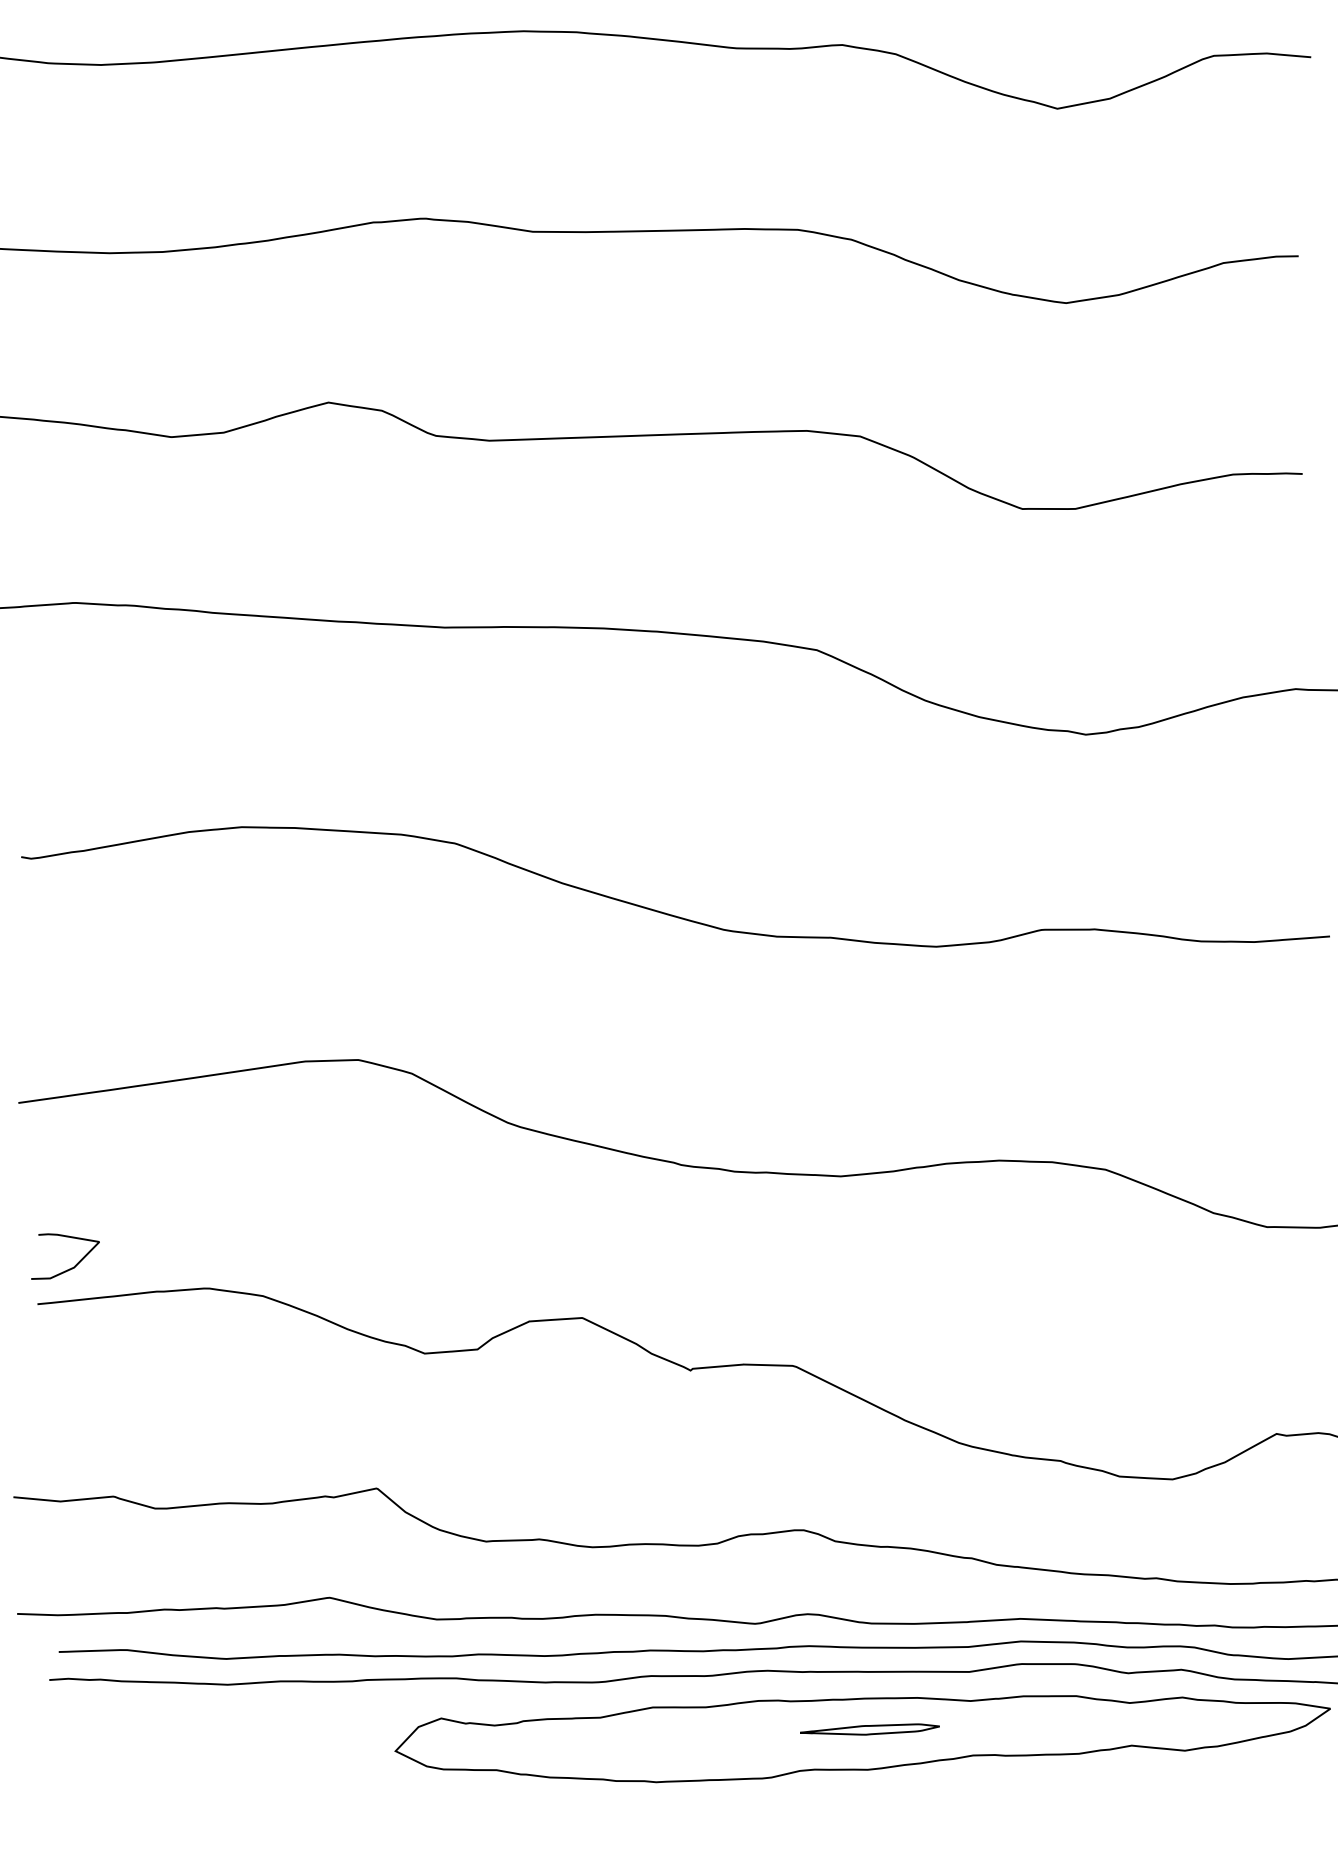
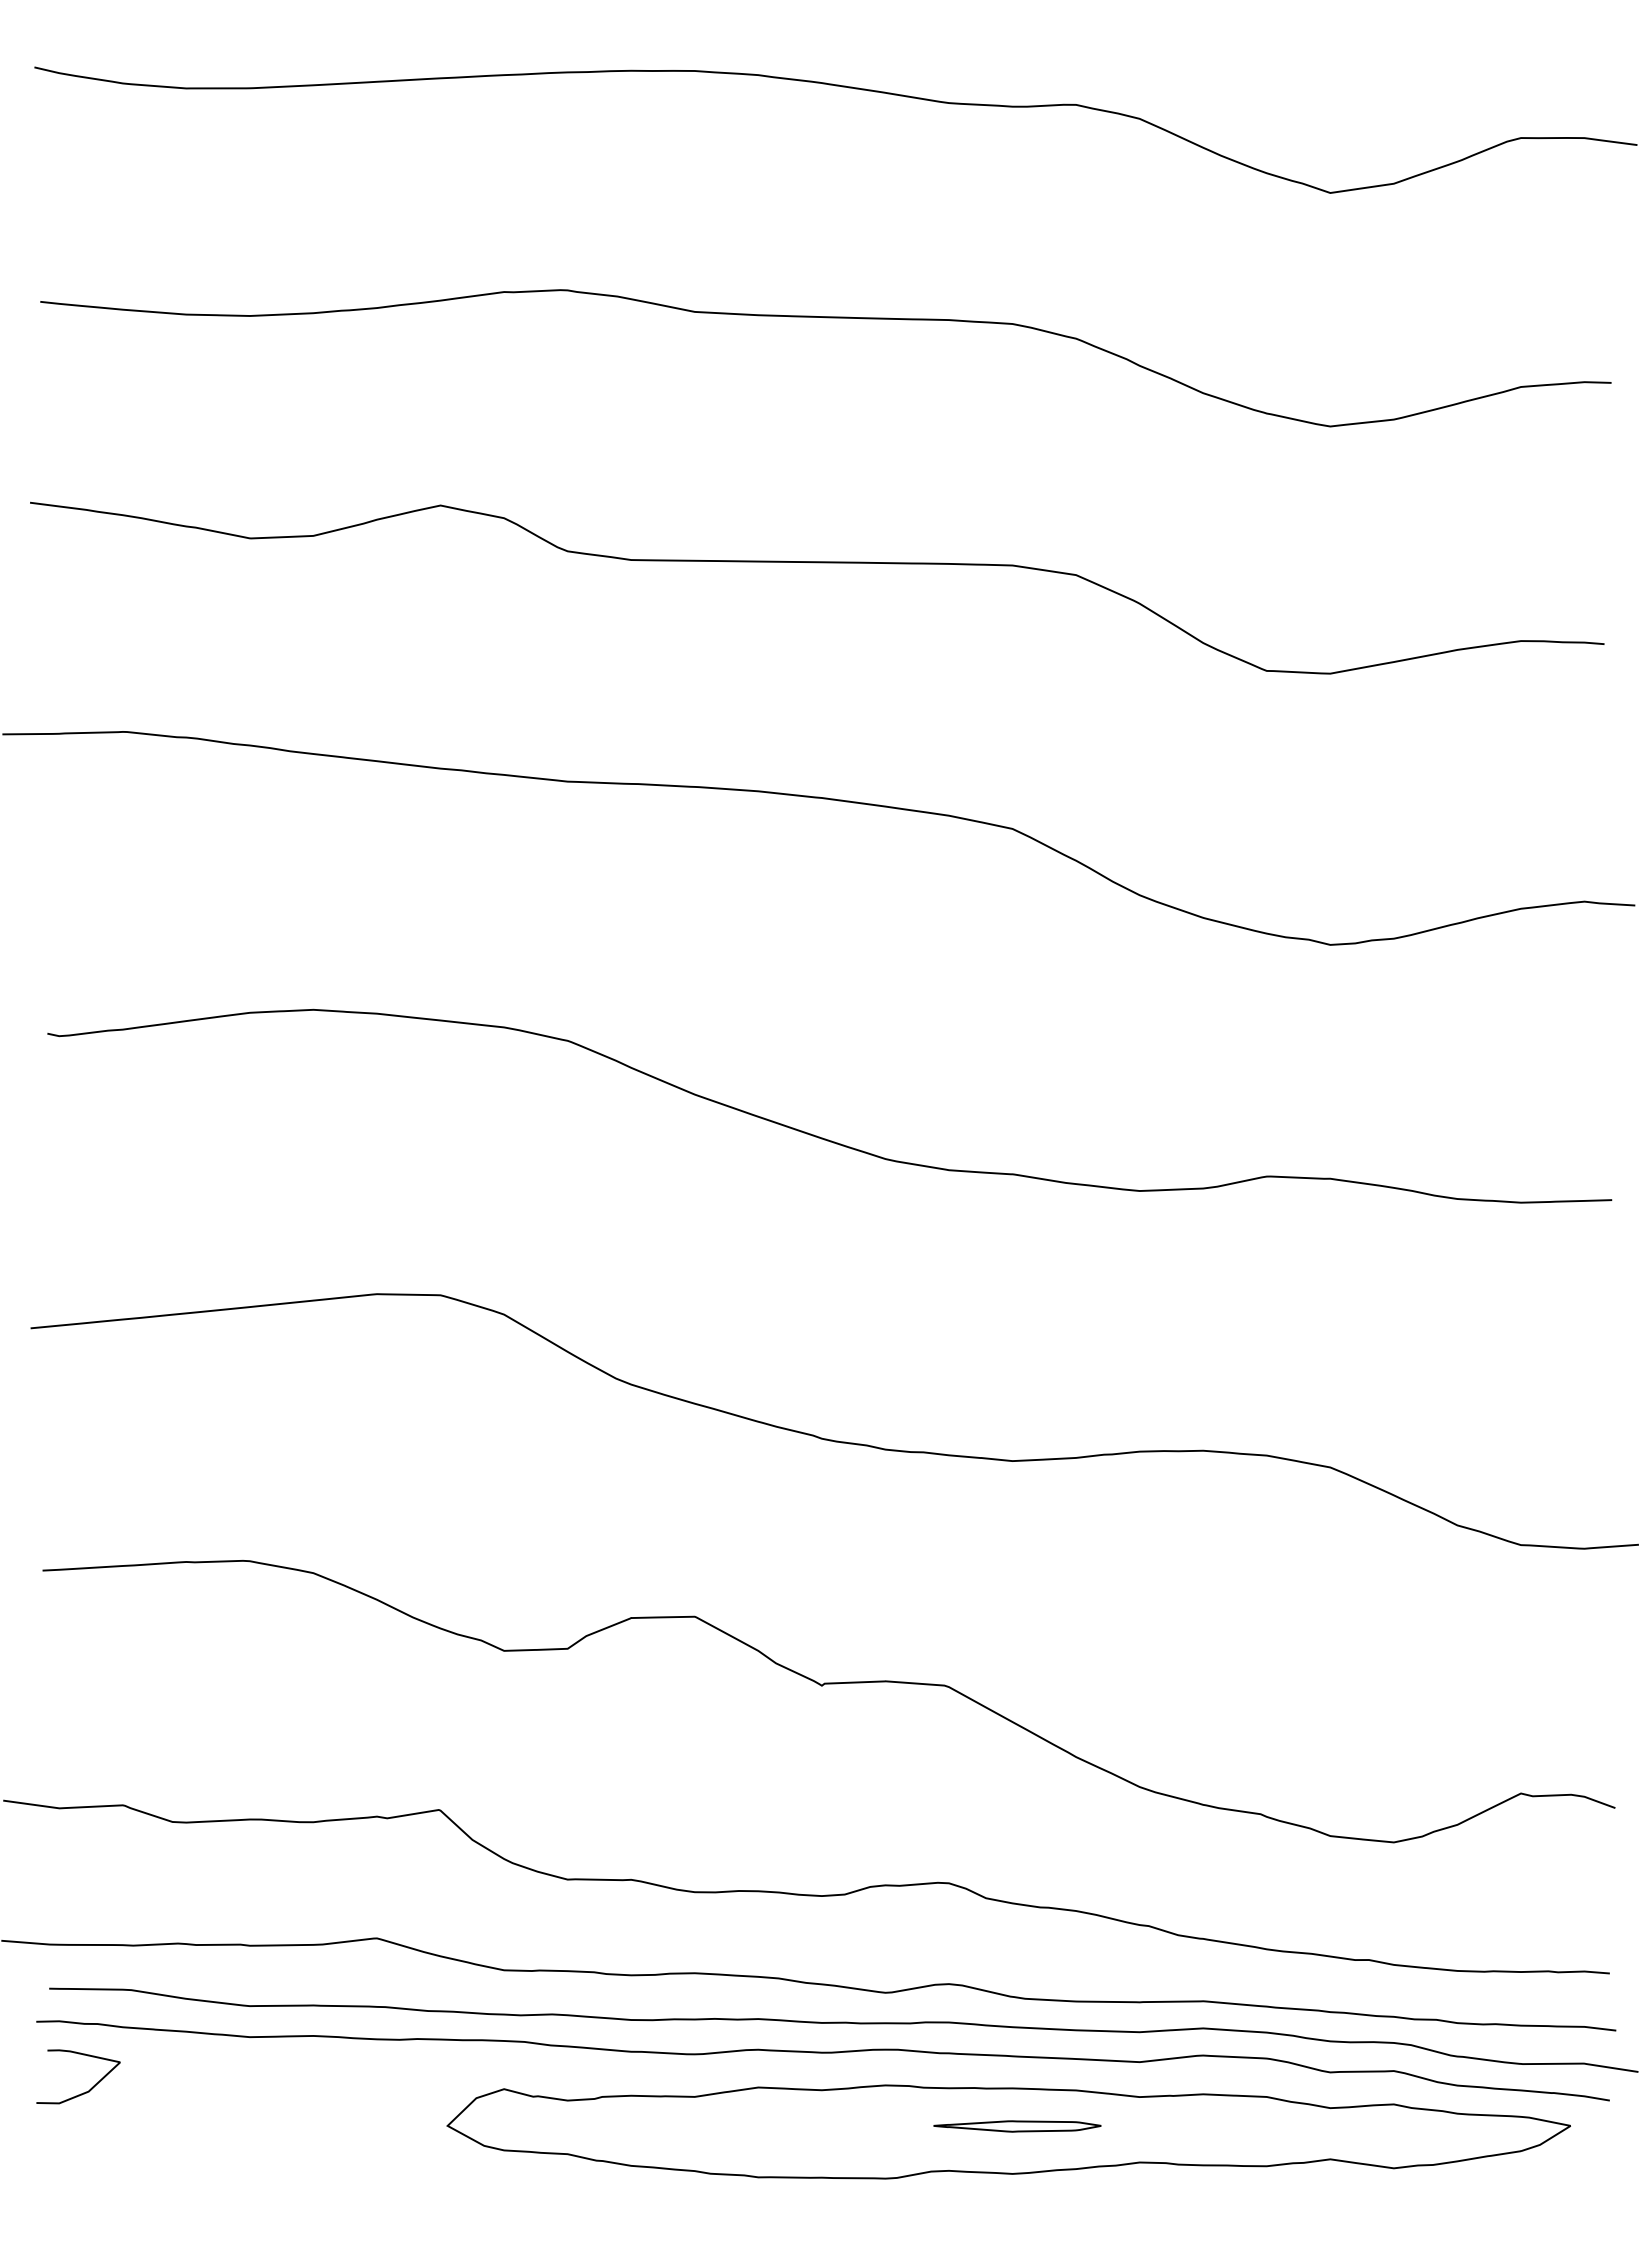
curve: (71, 1267) -> (85, 2091), moved

